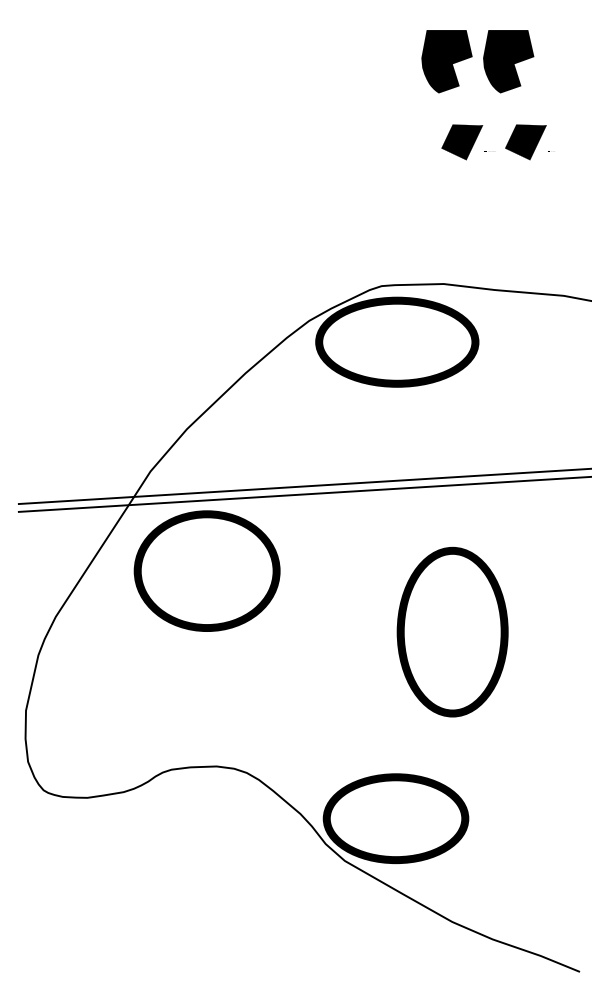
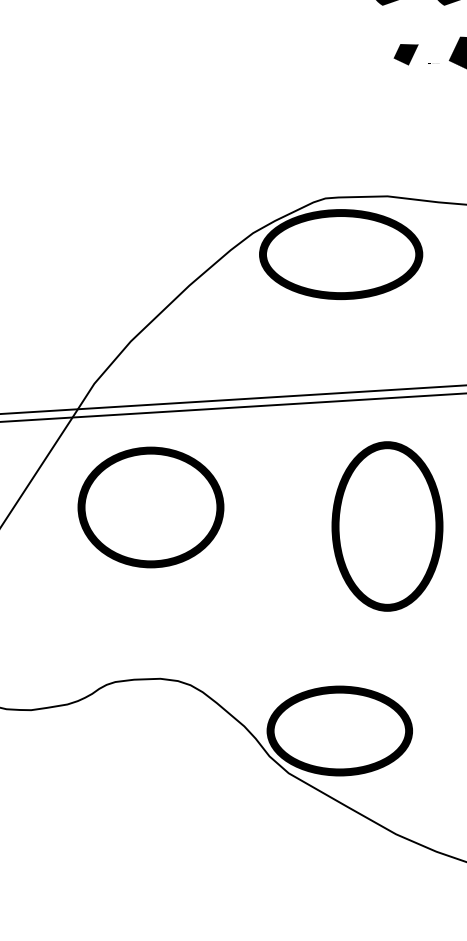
part: (462, 142) -> (406, 54), size x0.6
part: (206, 570) -> (150, 506), moved
part: (452, 631) -> (387, 525), moved

